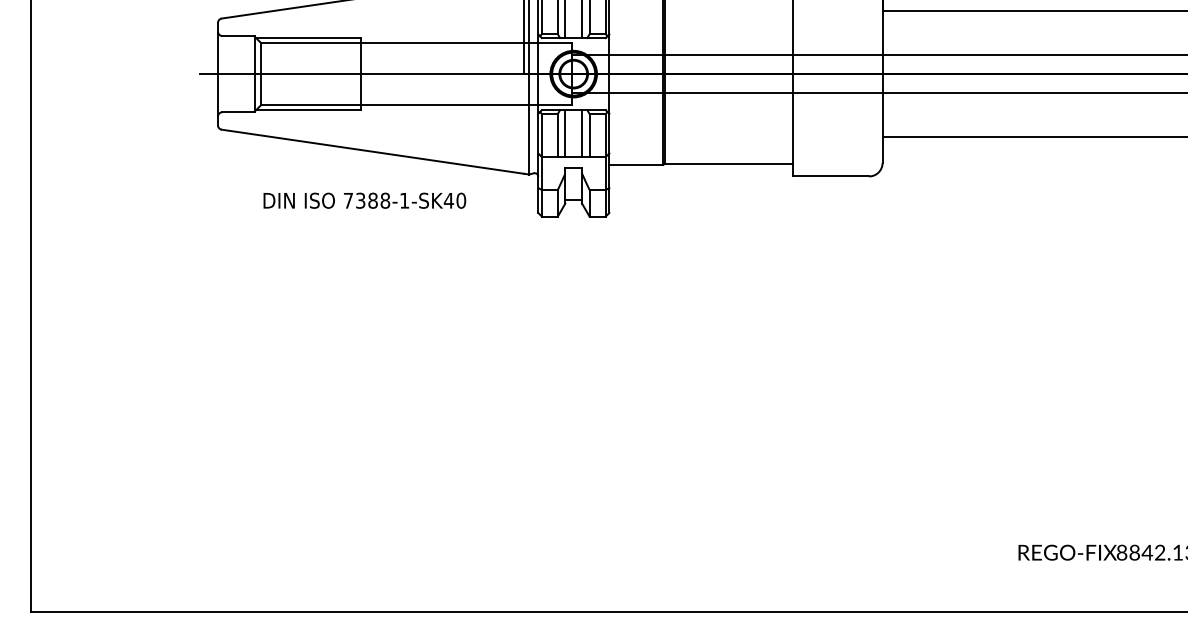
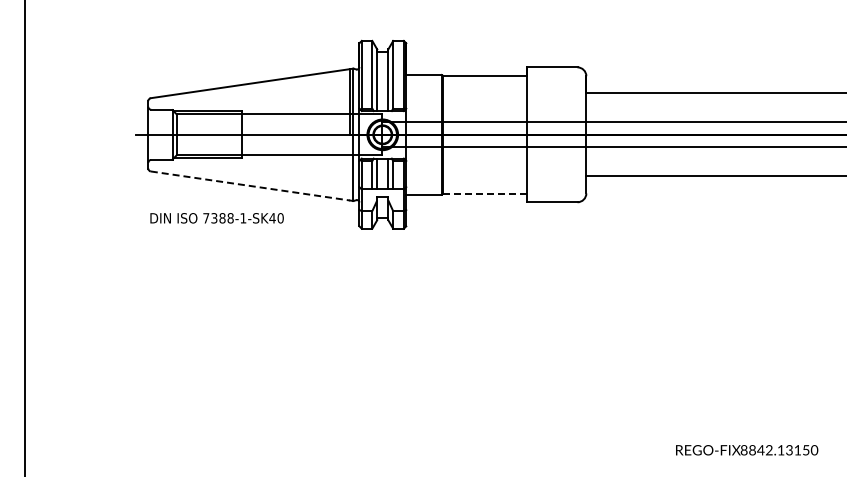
line: (373, 151) -> (250, 185), solid -> dashed
line: (729, 163) -> (485, 193), solid -> dashed
text: (363, 201) -> (216, 218), moved

